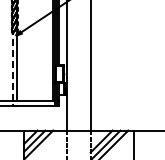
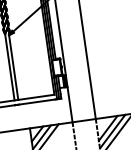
line: (12, 66) -> (9, 66), dashed -> solid

